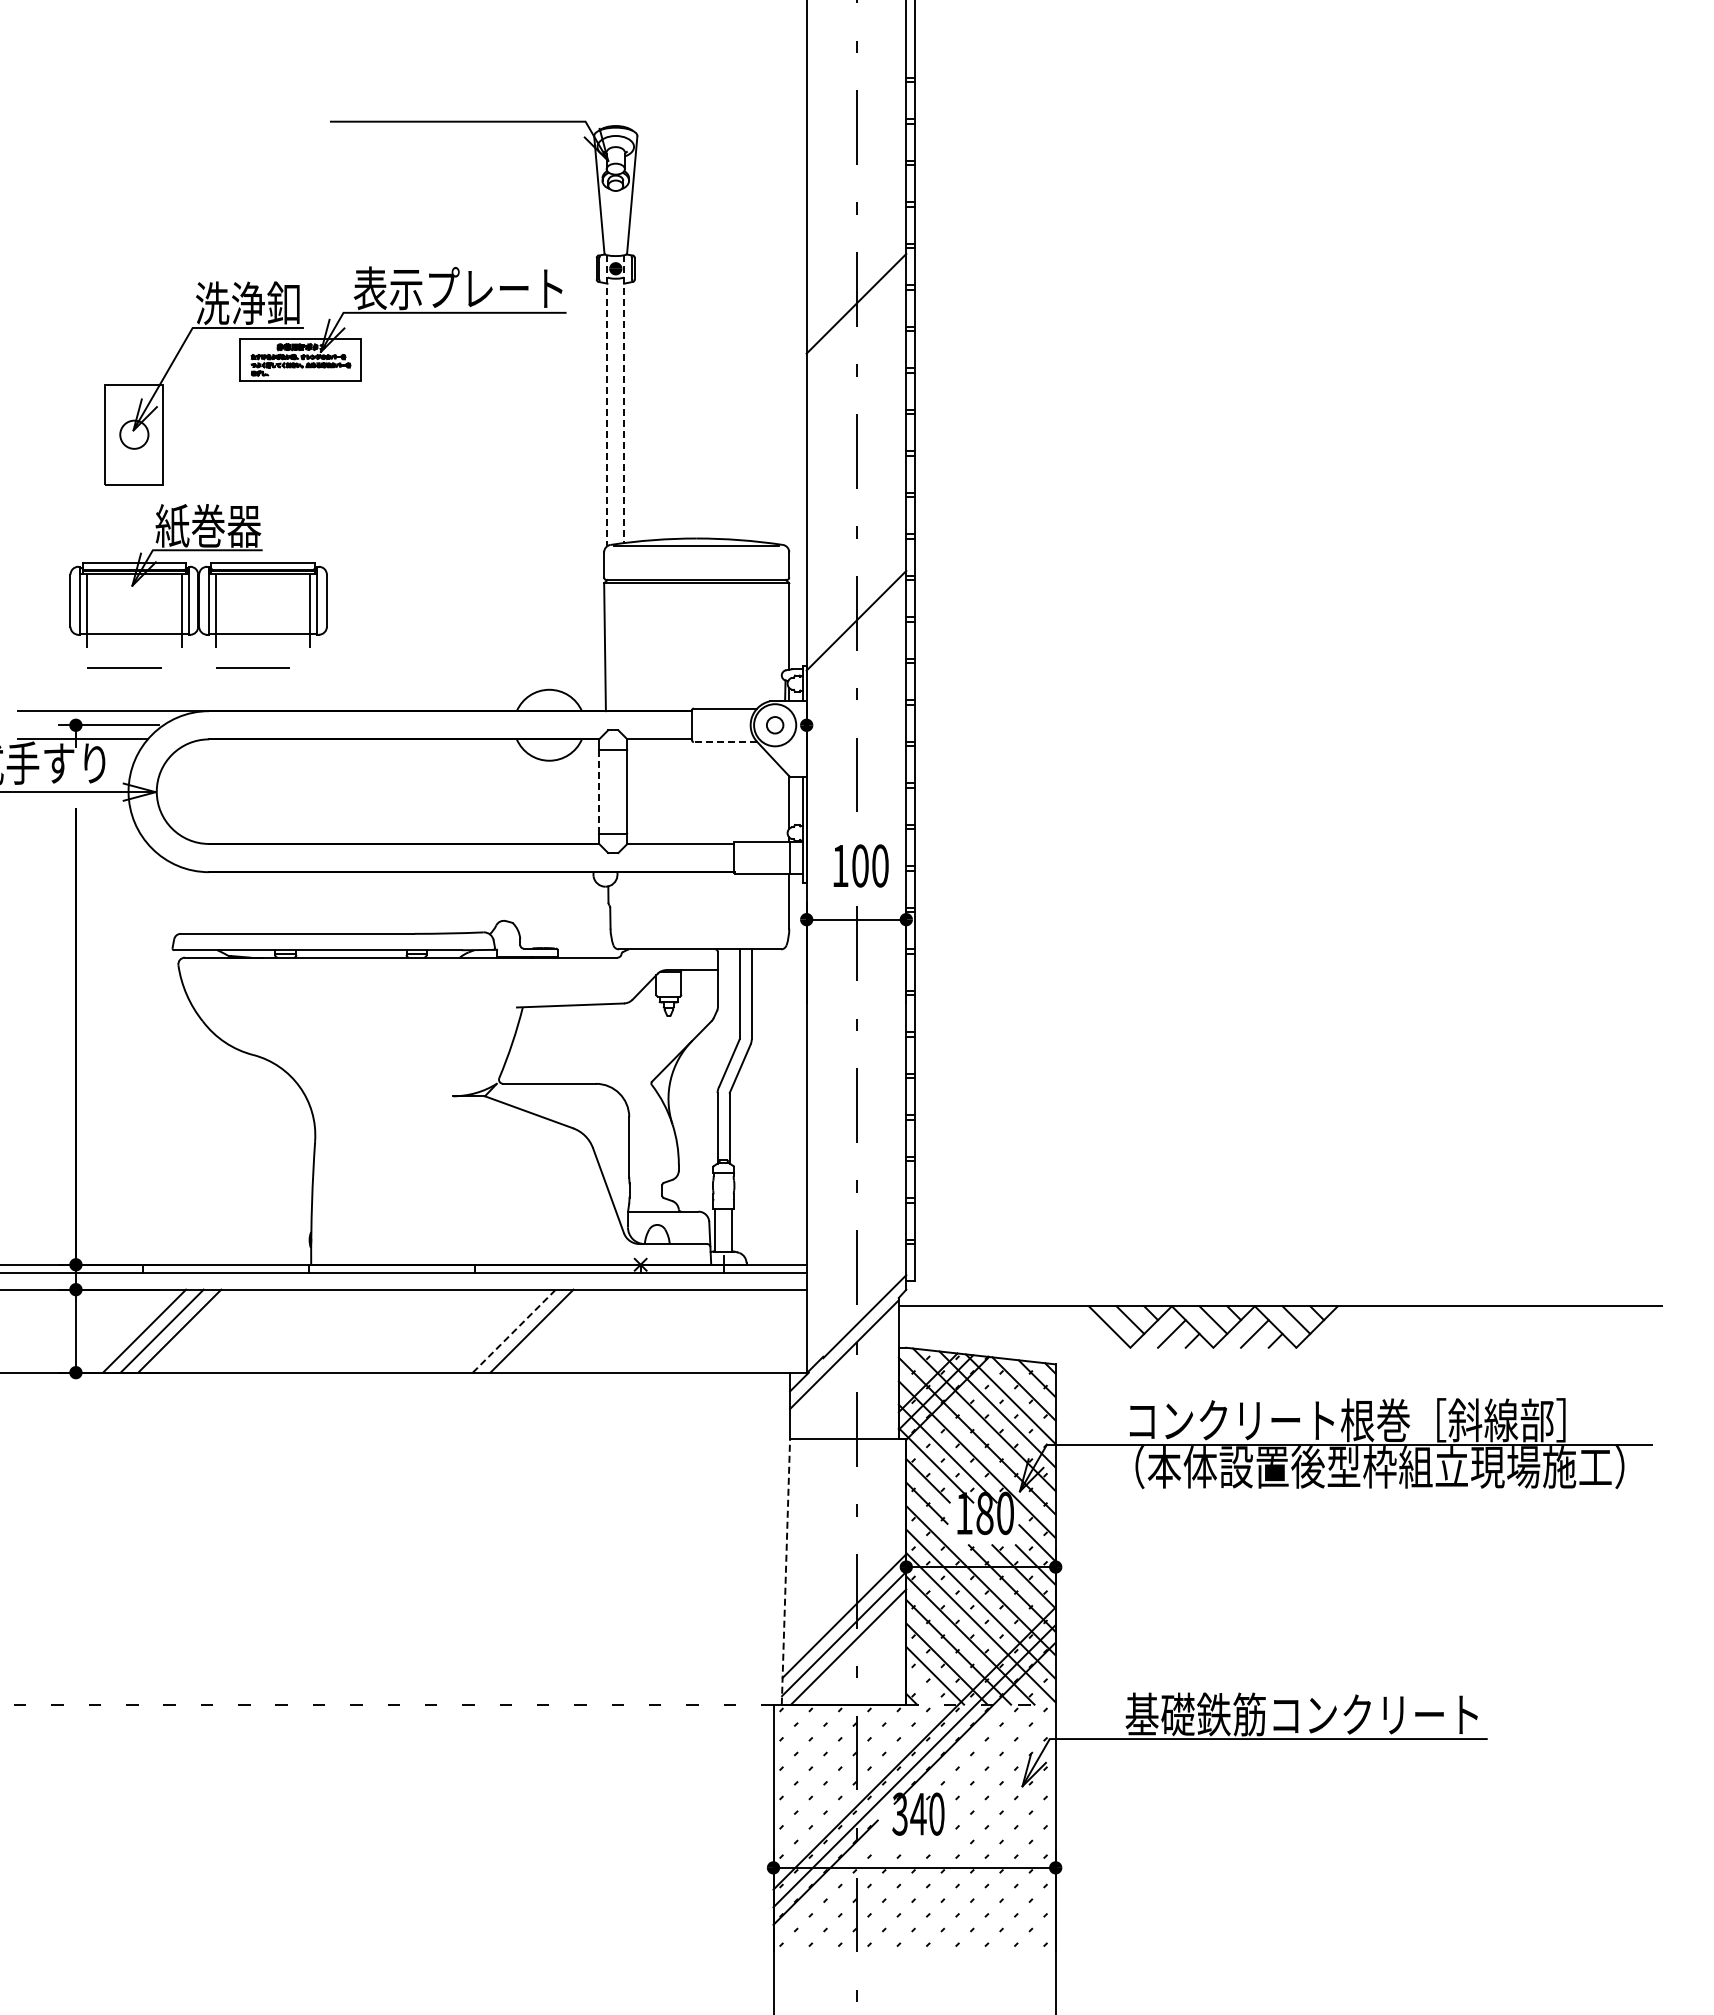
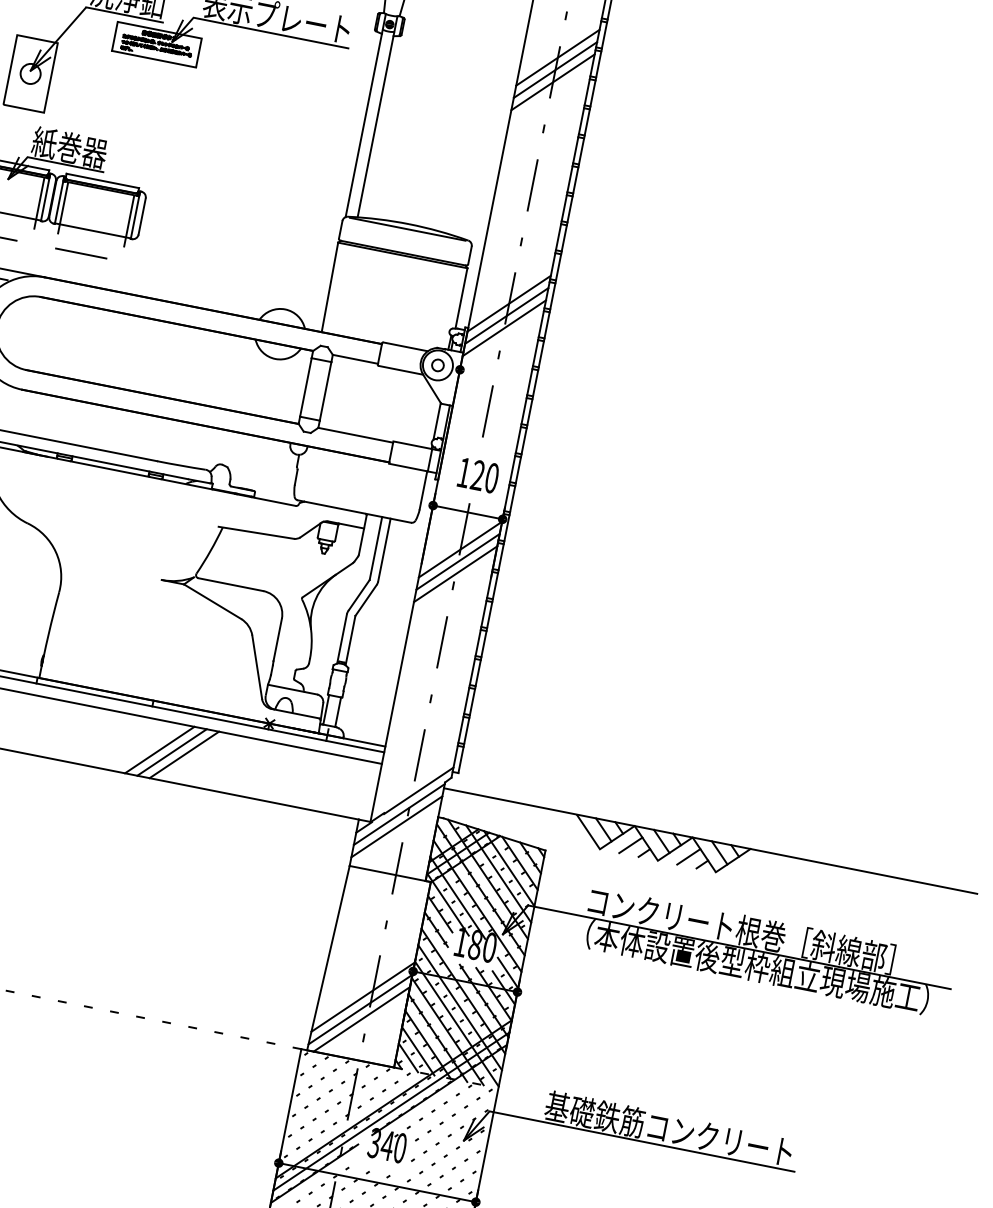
line: (856, 268) -> (557, 57), added
line: (856, 286) -> (555, 70), added
line: (624, 399) -> (377, 117), dashed -> solid
line: (607, 401) -> (365, 116), dashed -> solid
line: (856, 638) -> (506, 316), added
line: (856, 655) -> (504, 327), added
line: (725, 742) -> (400, 370), dashed -> solid
line: (599, 791) -> (306, 387), dashed -> solid
text: (860, 865) -> (478, 475), 100 -> 120
line: (856, 972) -> (460, 549), added
line: (856, 990) -> (458, 561), added
line: (856, 1007) -> (455, 573), added
line: (496, 1330) -> (159, 749), added
line: (514, 1331) -> (172, 752), dashed -> solid
line: (844, 1371) -> (397, 826), added
line: (785, 1571) -> (328, 957), dashed -> solid
line: (923, 1687) -> (408, 1057), added

